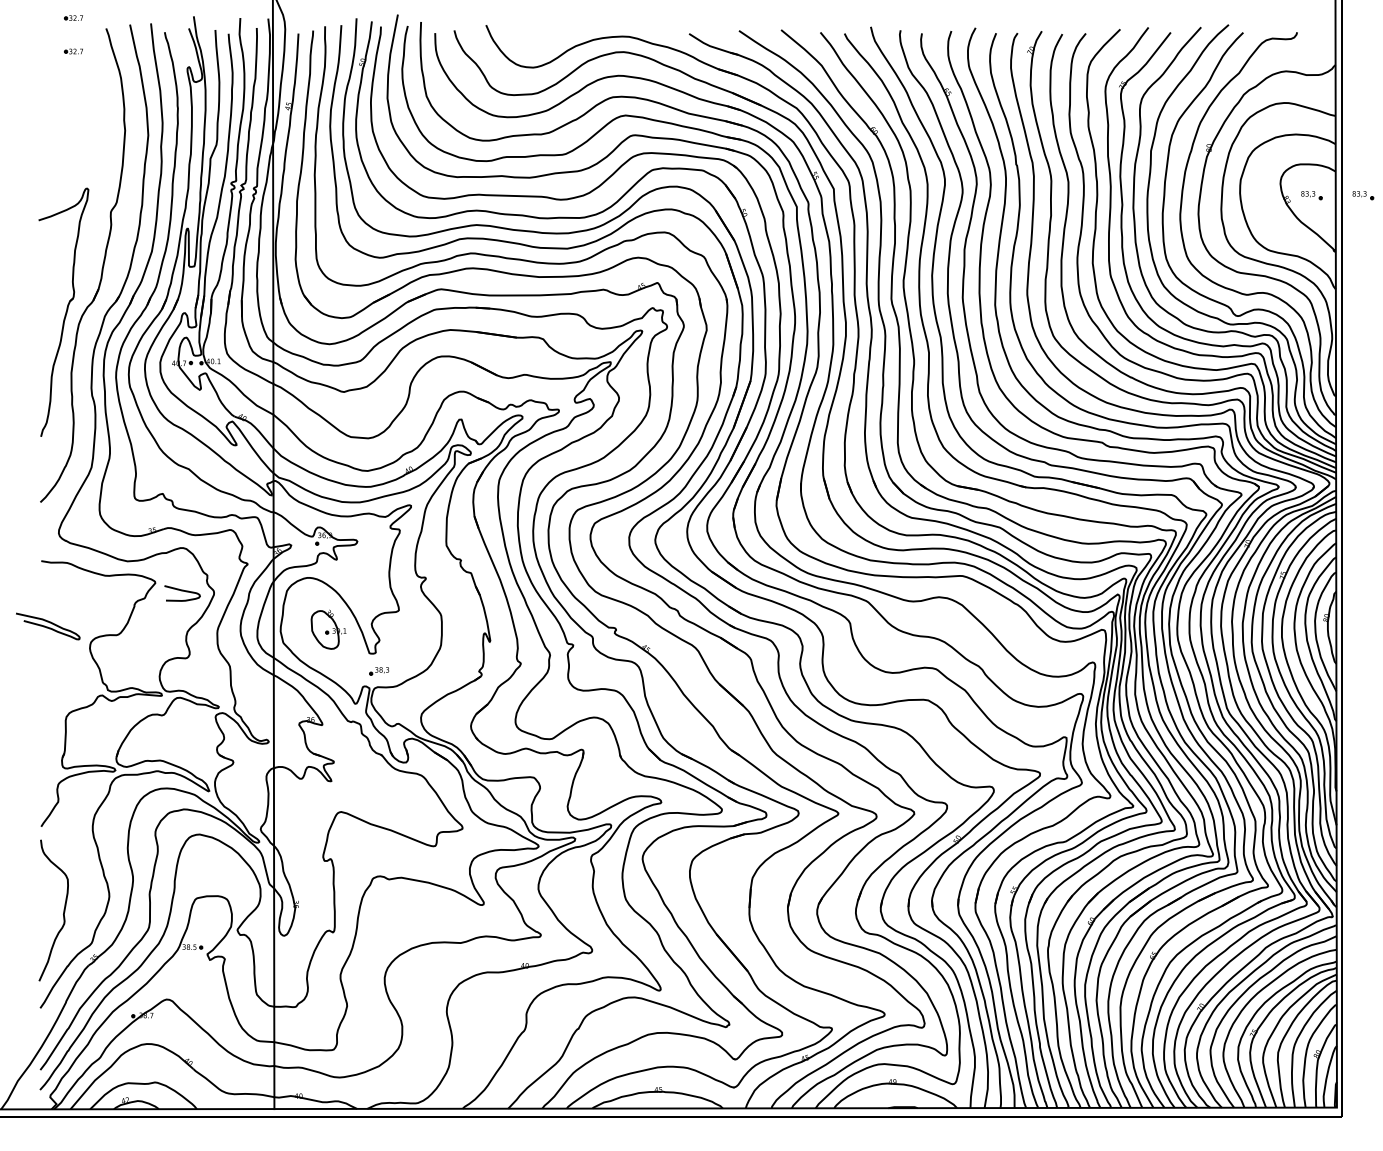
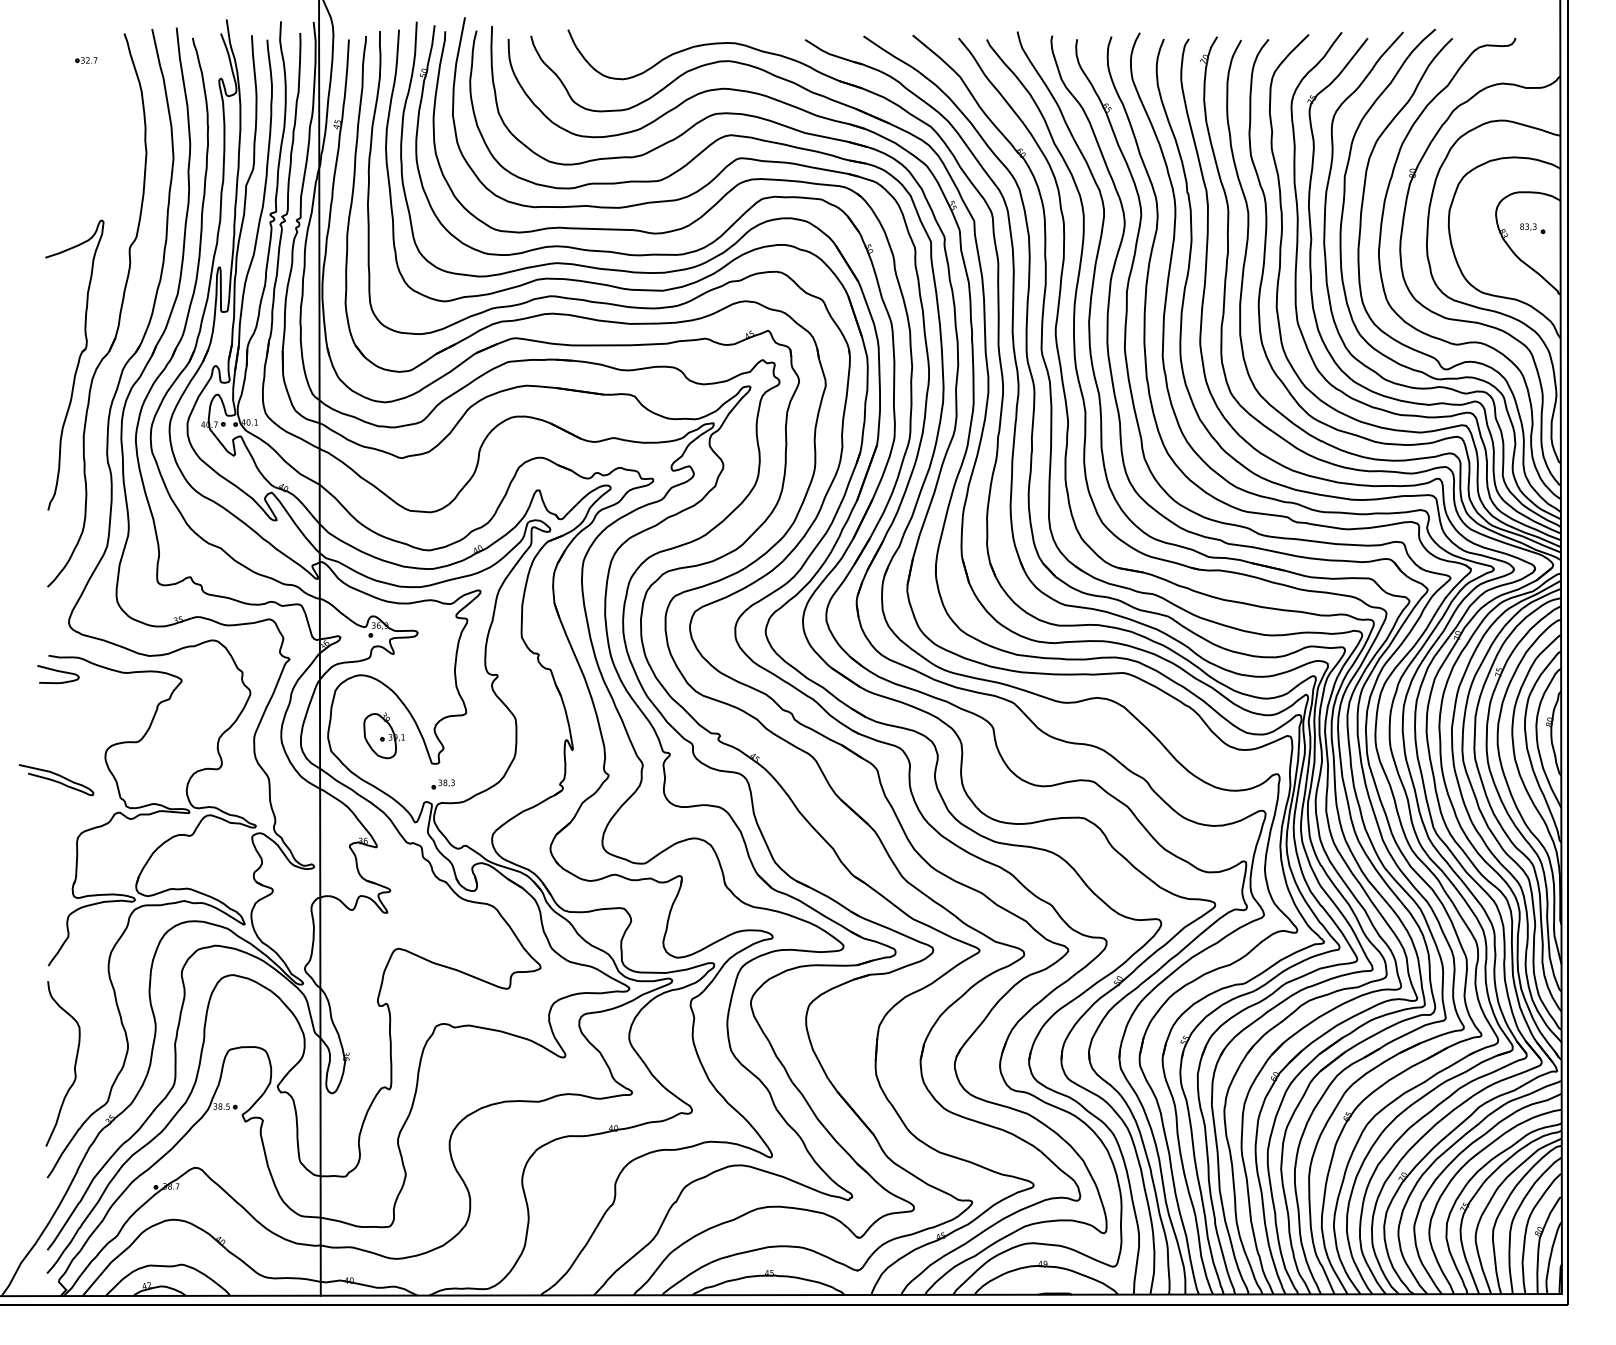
part: (73, 18) -> (86, 21), removed
part: (1363, 195) -> (1592, 228), removed
curve: (183, 591) -> (59, 672), moved
curve: (48, 626) -> (56, 780), moved

